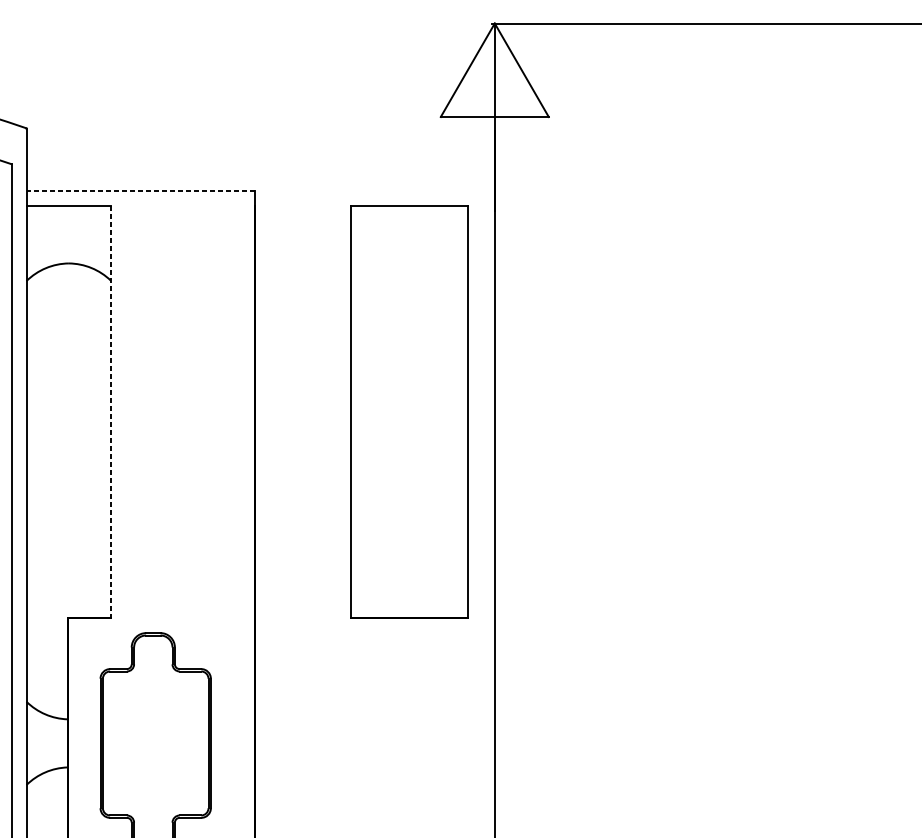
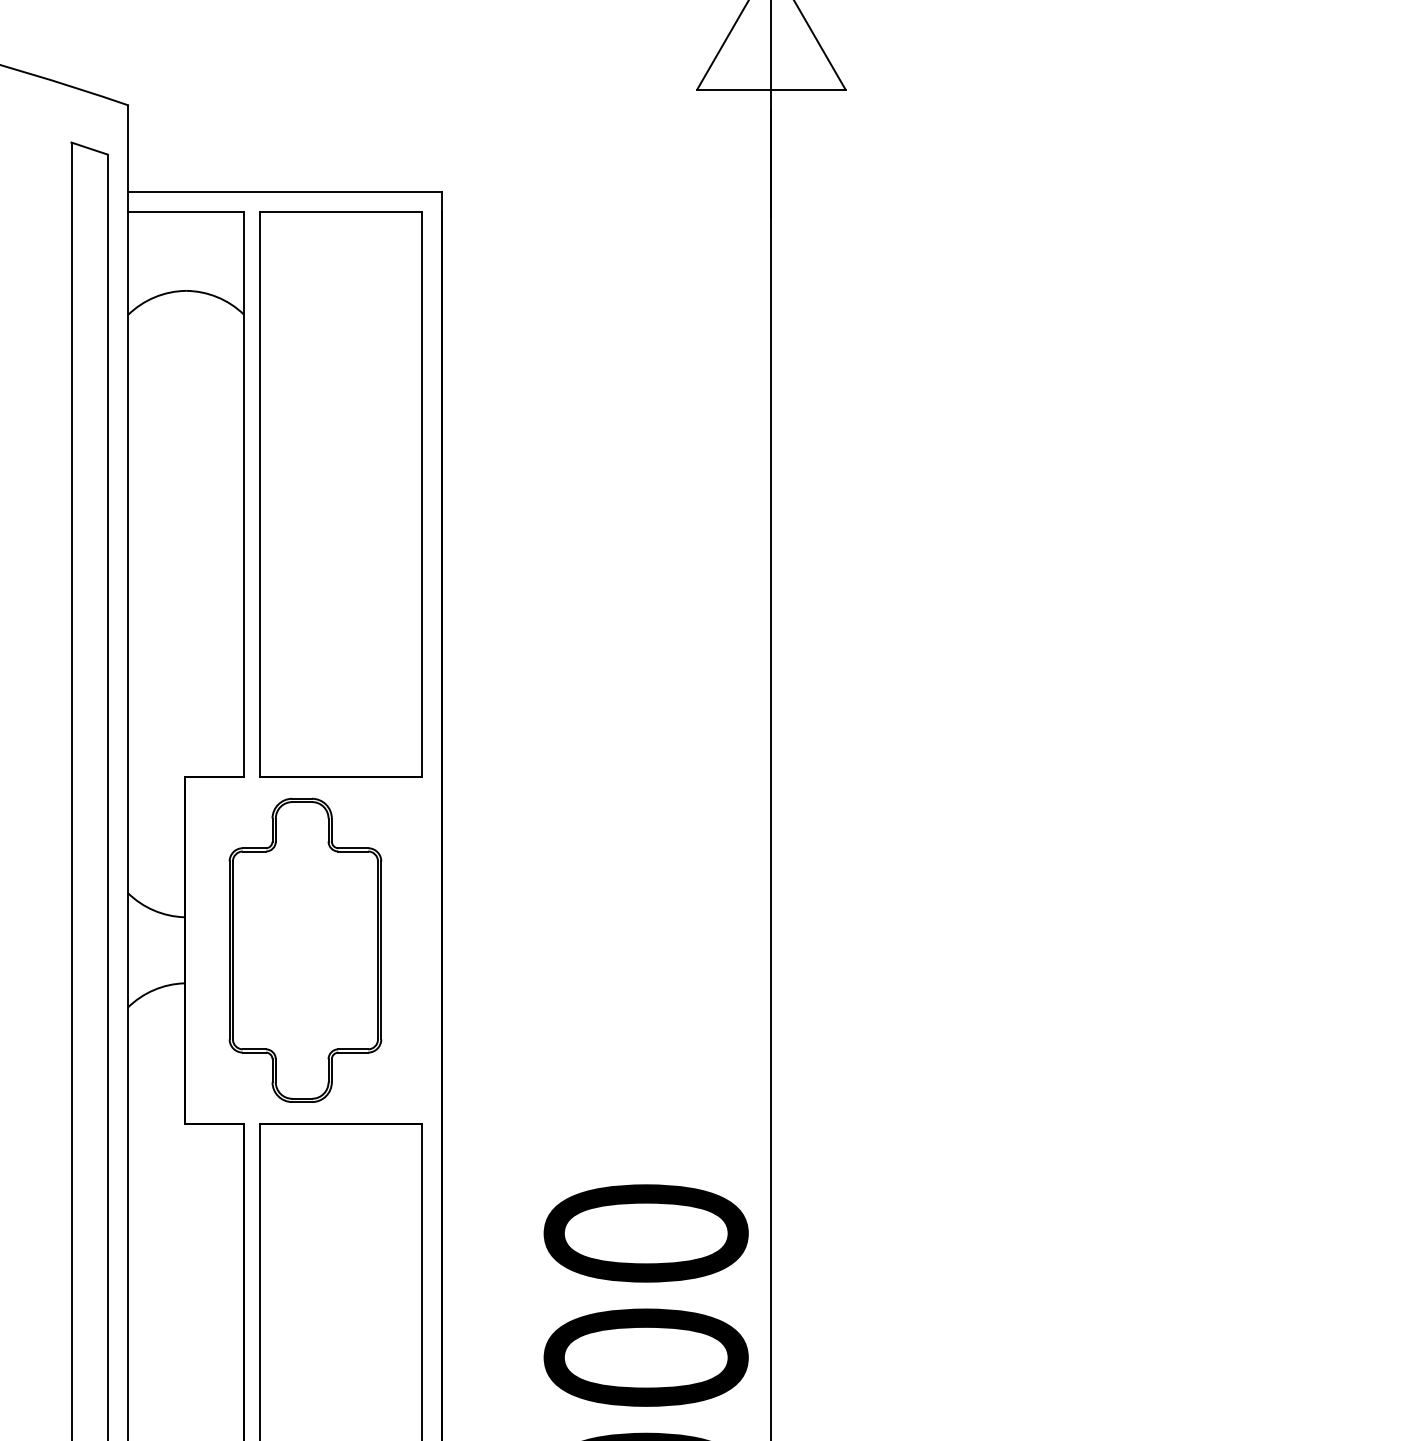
line: (140, 191) -> (284, 191), dashed -> solid
line: (110, 411) -> (243, 494), dashed -> solid
part: (409, 411) -> (340, 494), moved

